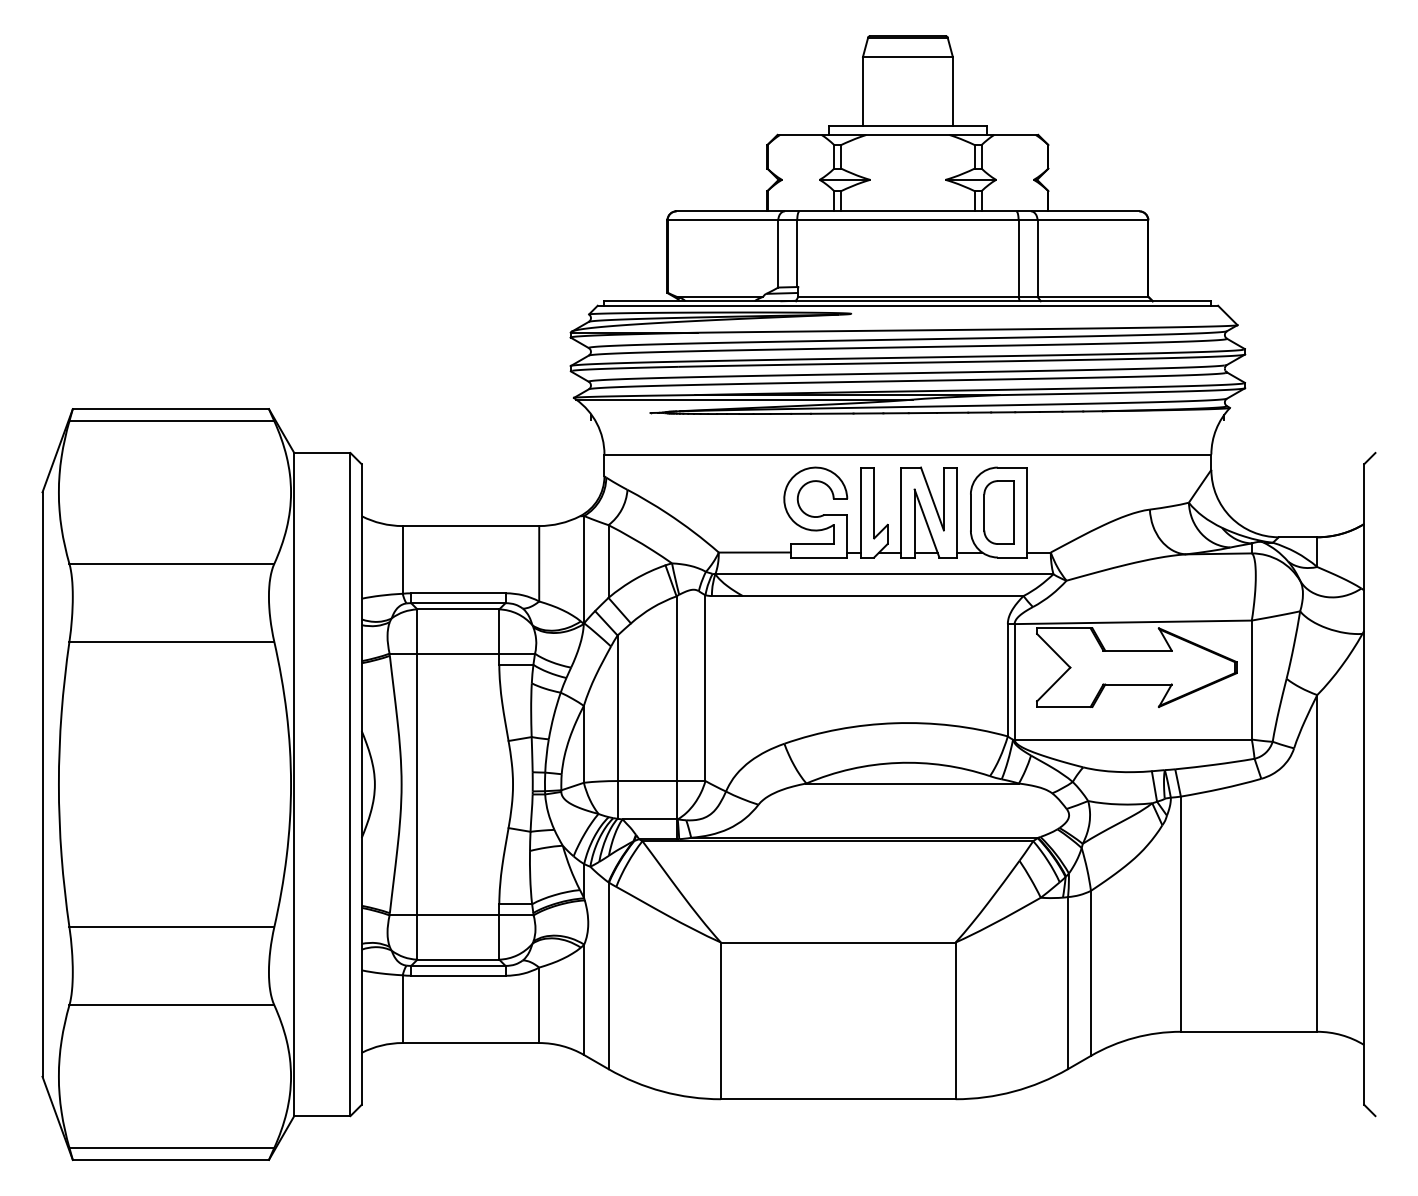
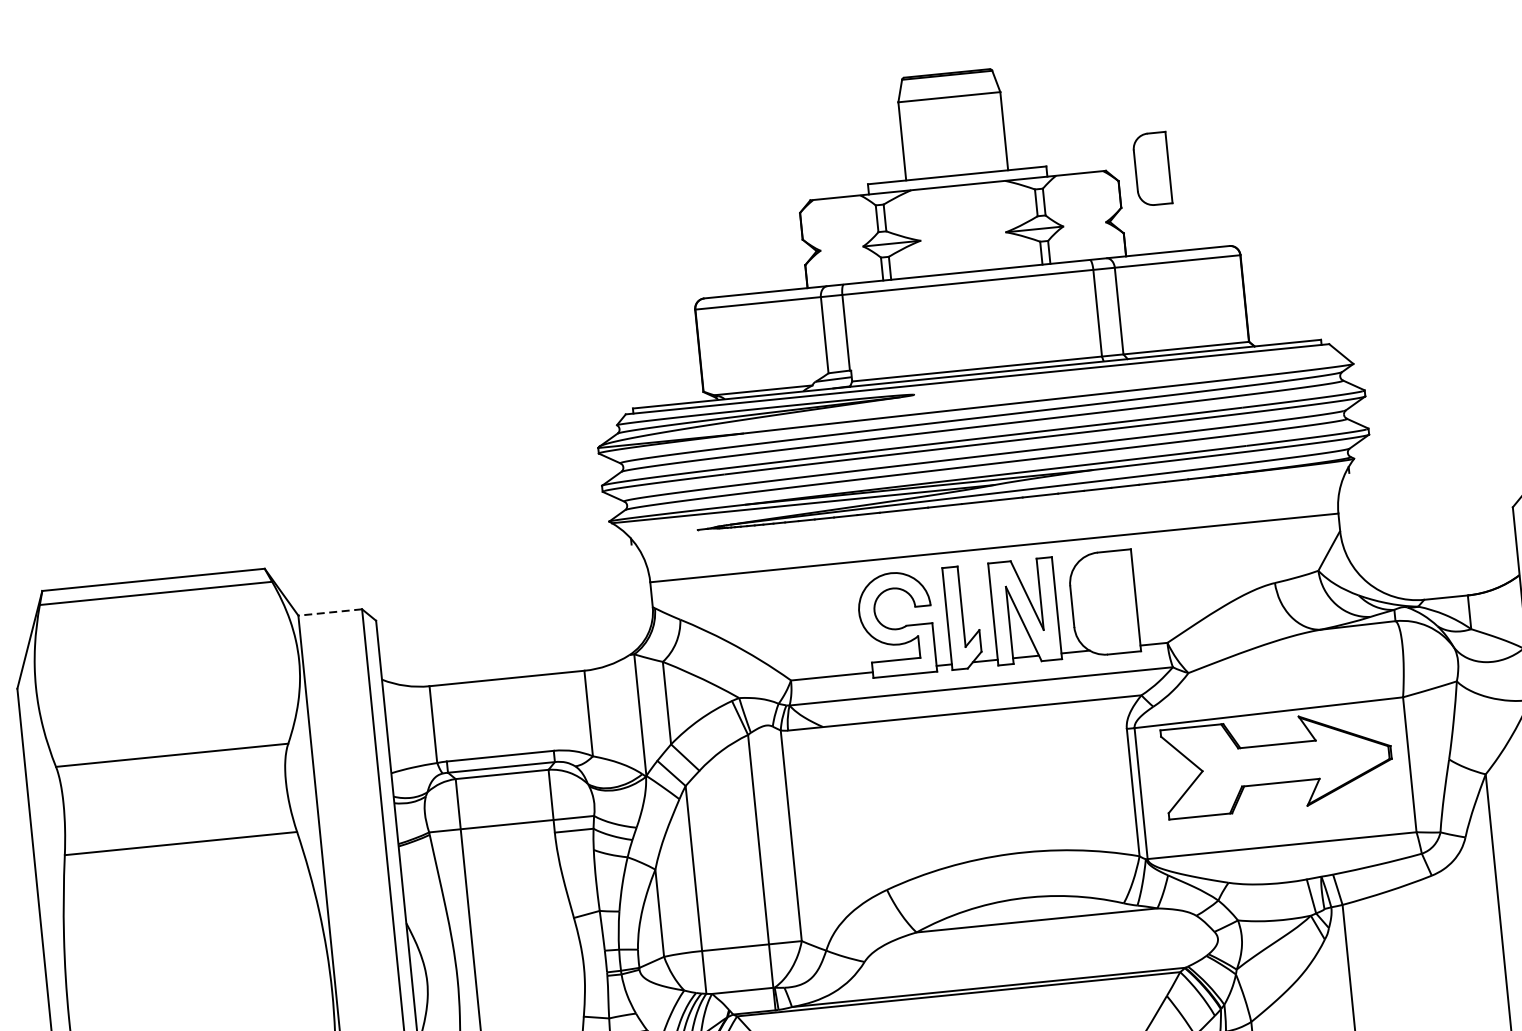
line: (321, 452) -> (329, 612), solid -> dashed
part: (998, 512) -> (1151, 169), moved

